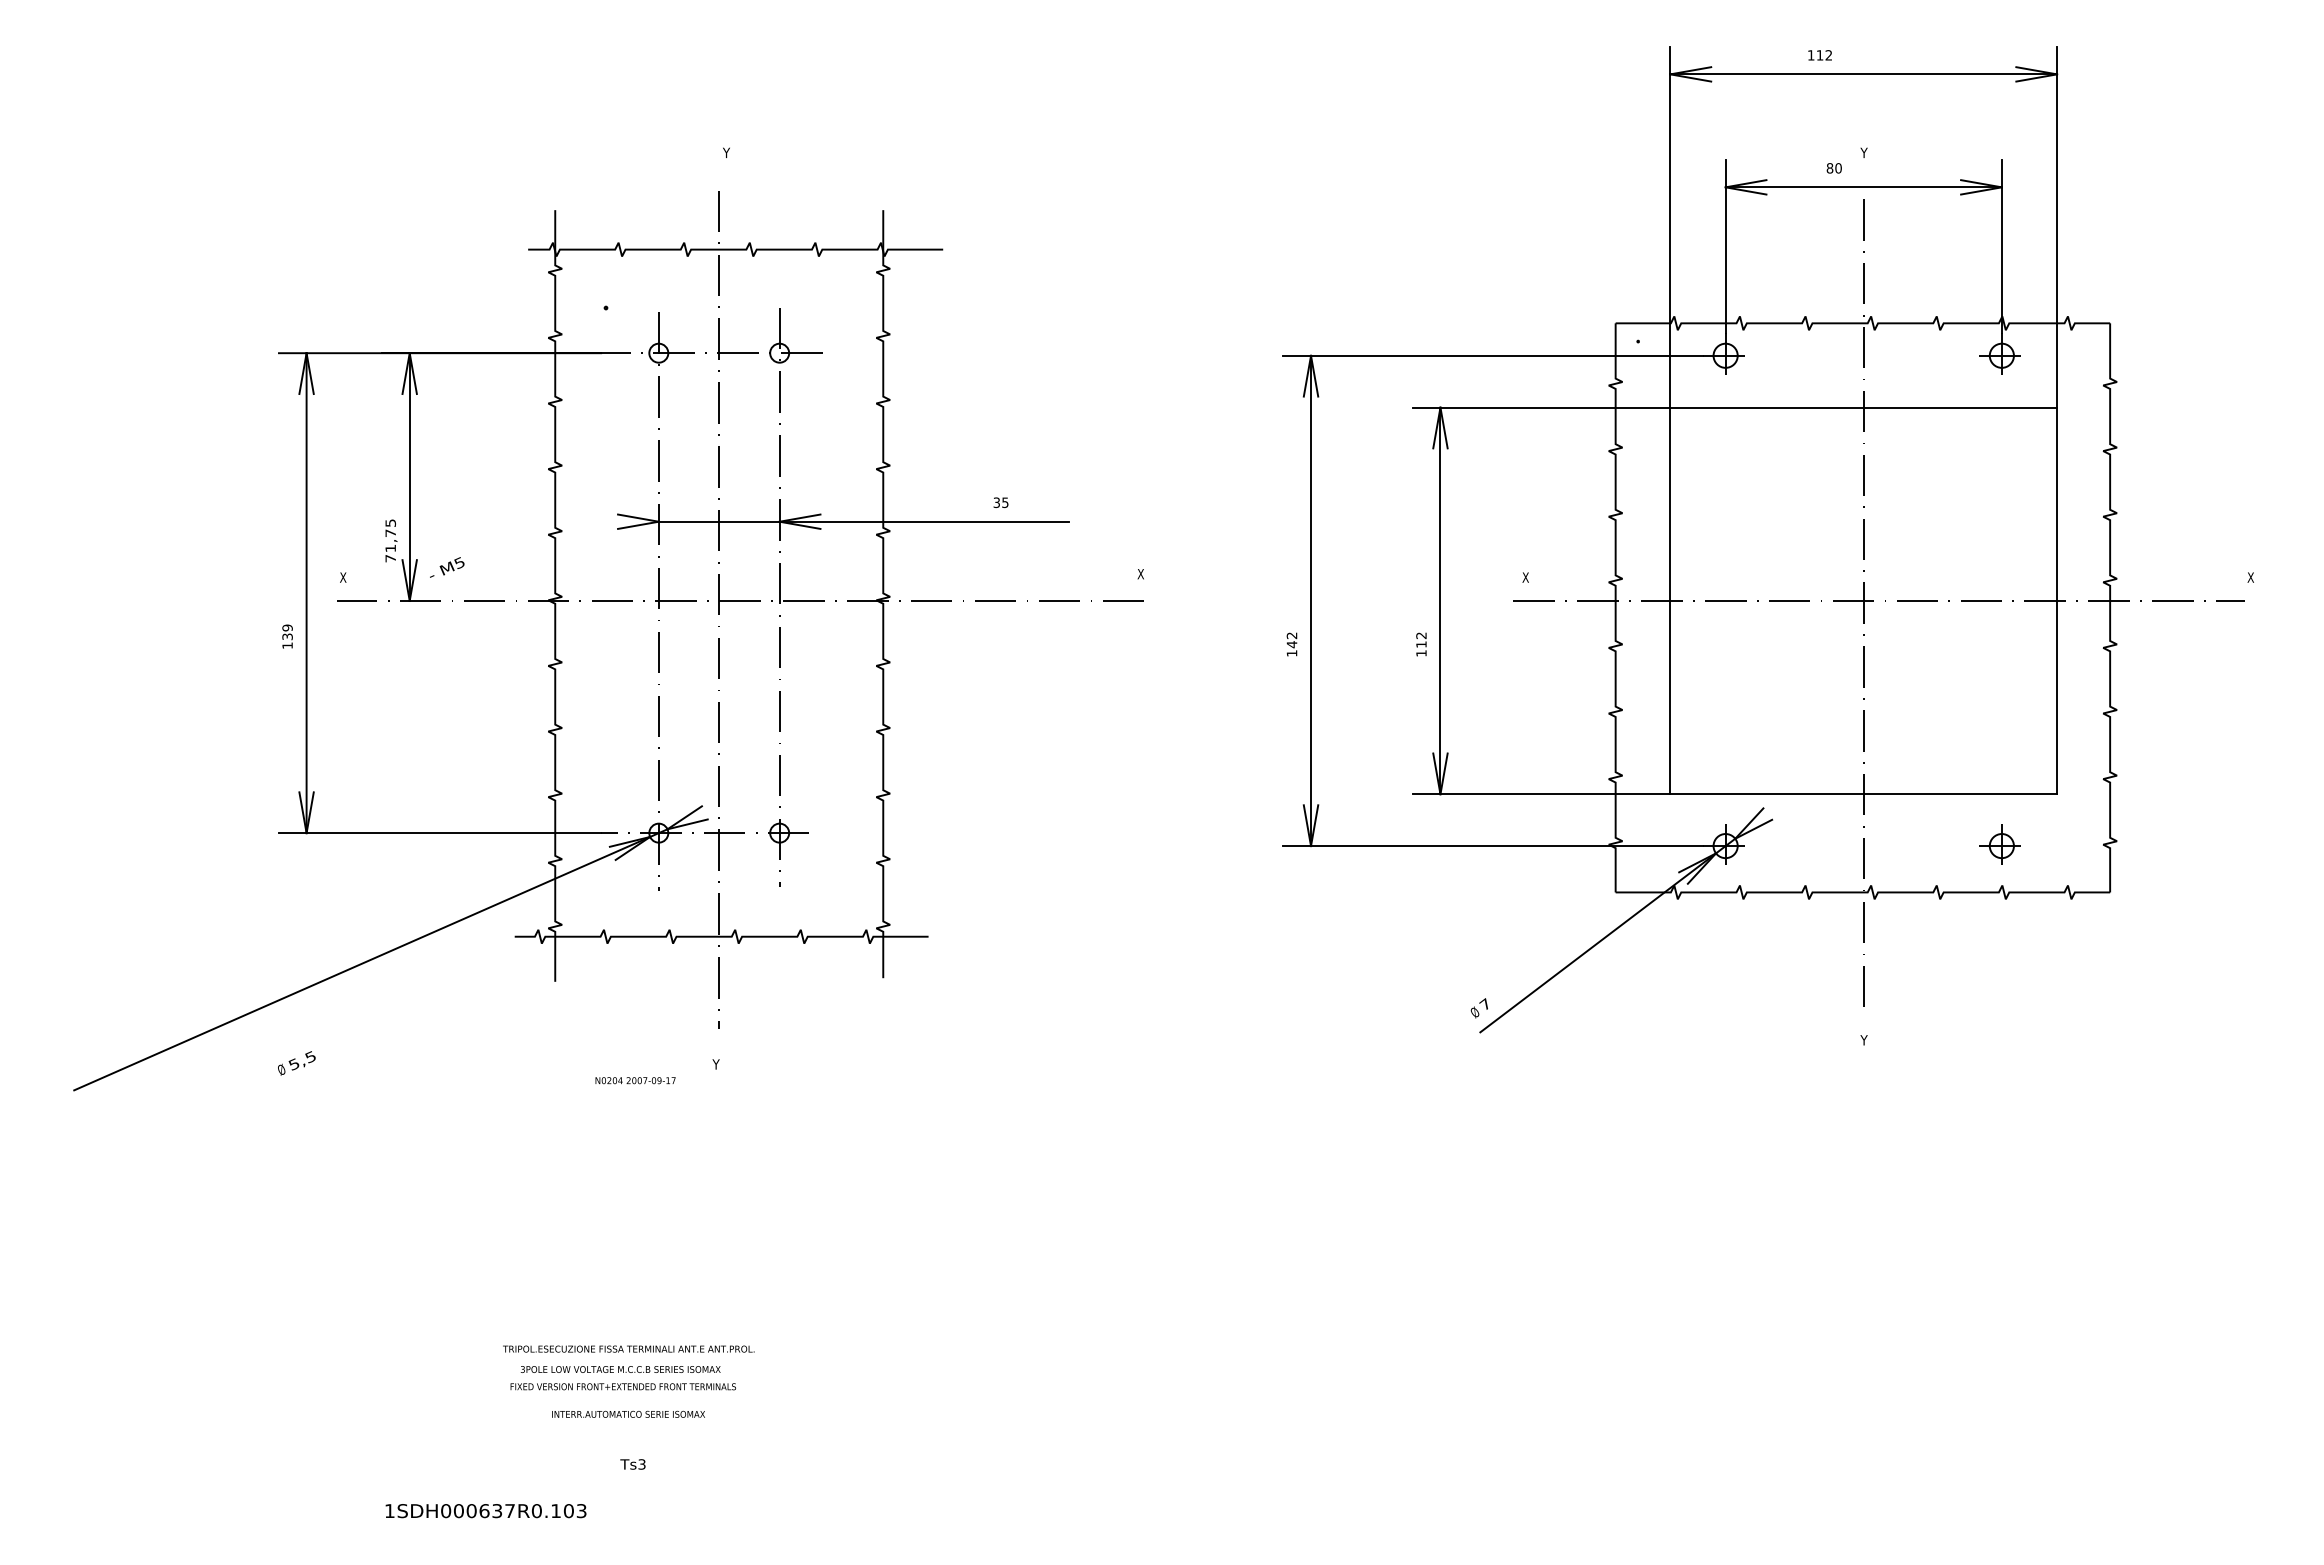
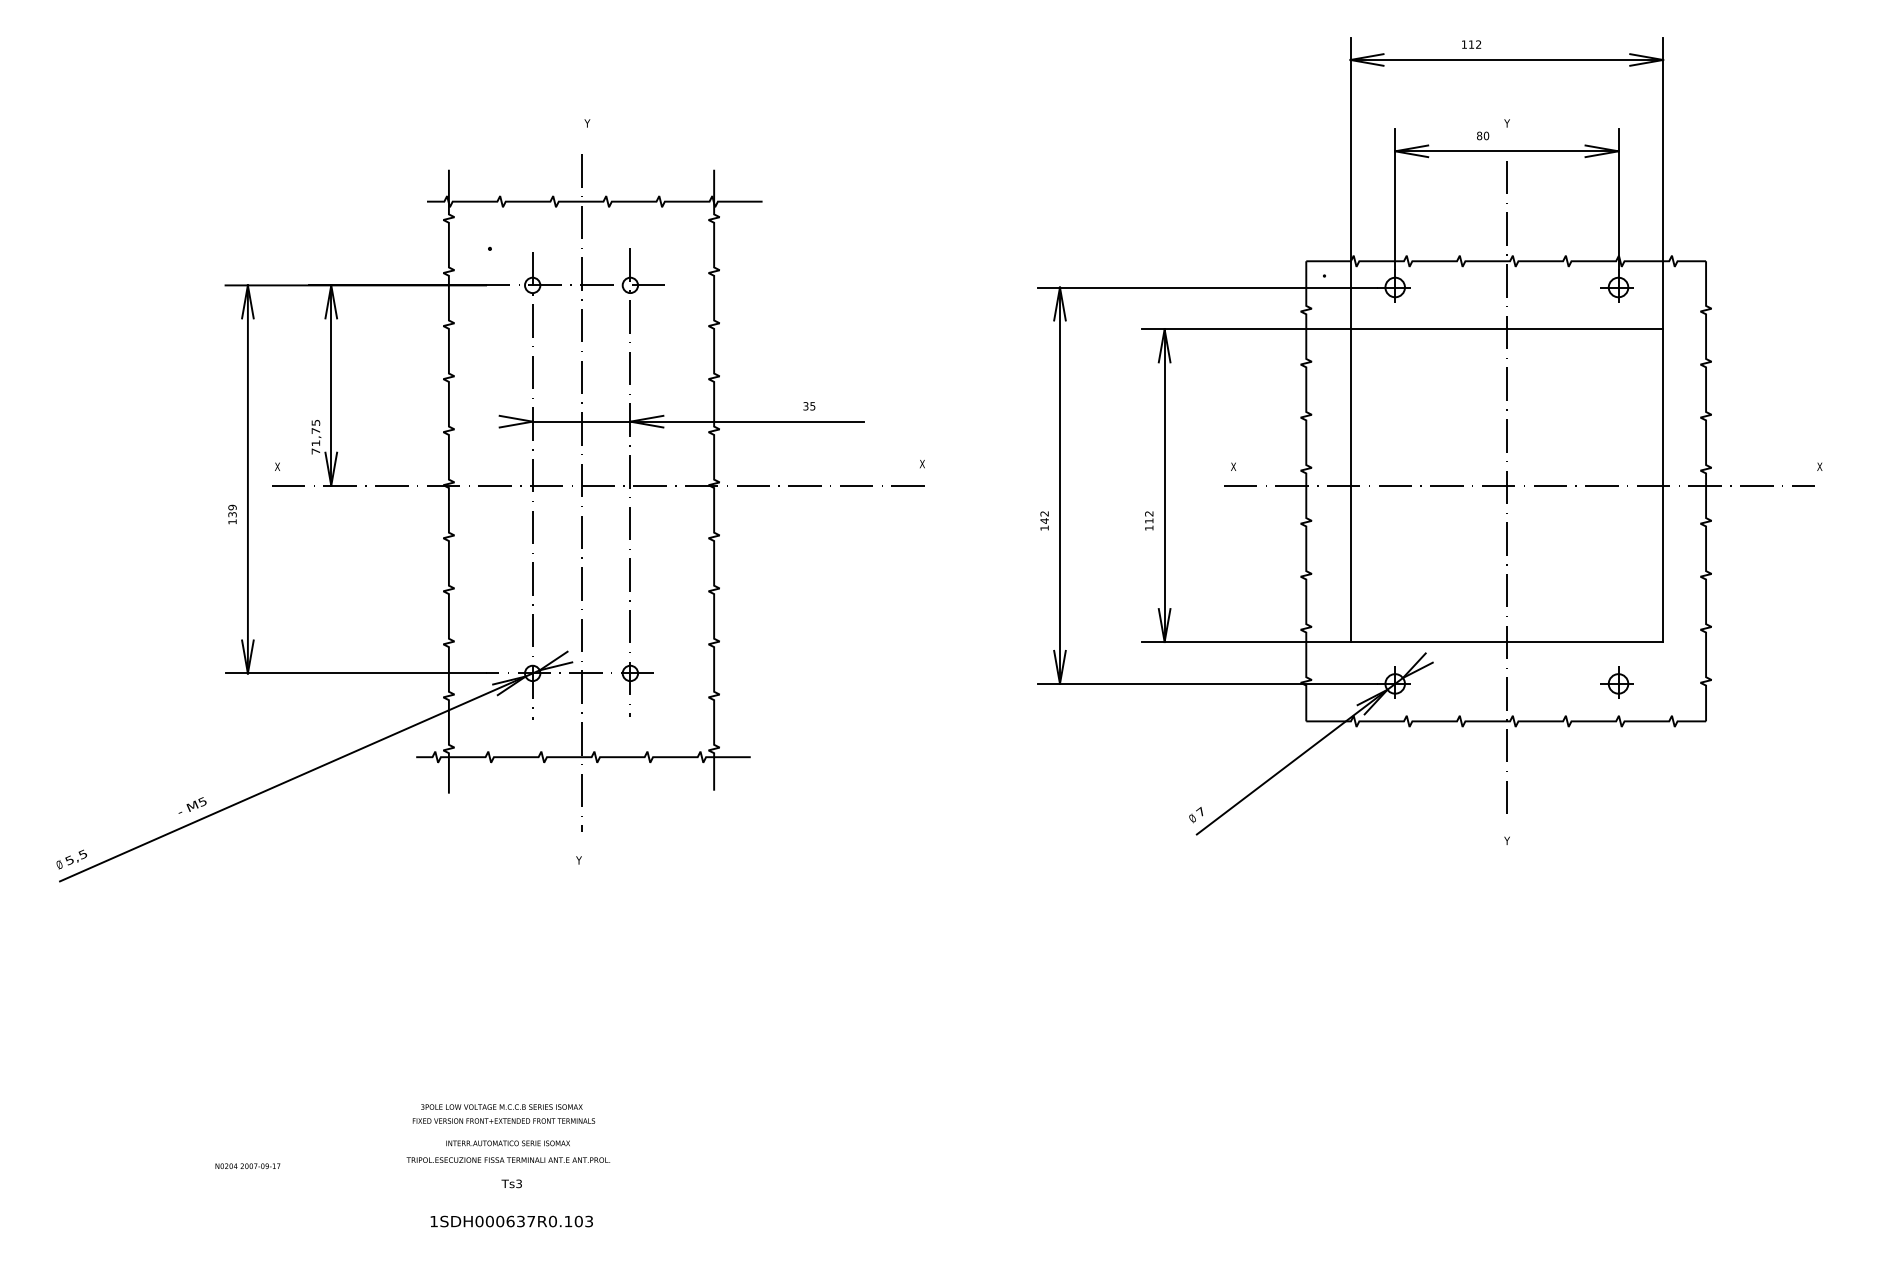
text: (447, 567) -> (192, 805), moved
text: (296, 1063) -> (71, 859), moved
text: (635, 1080) -> (247, 1166), moved
text: (628, 1348) -> (508, 1159), moved
text: (485, 1511) -> (511, 1221), moved

